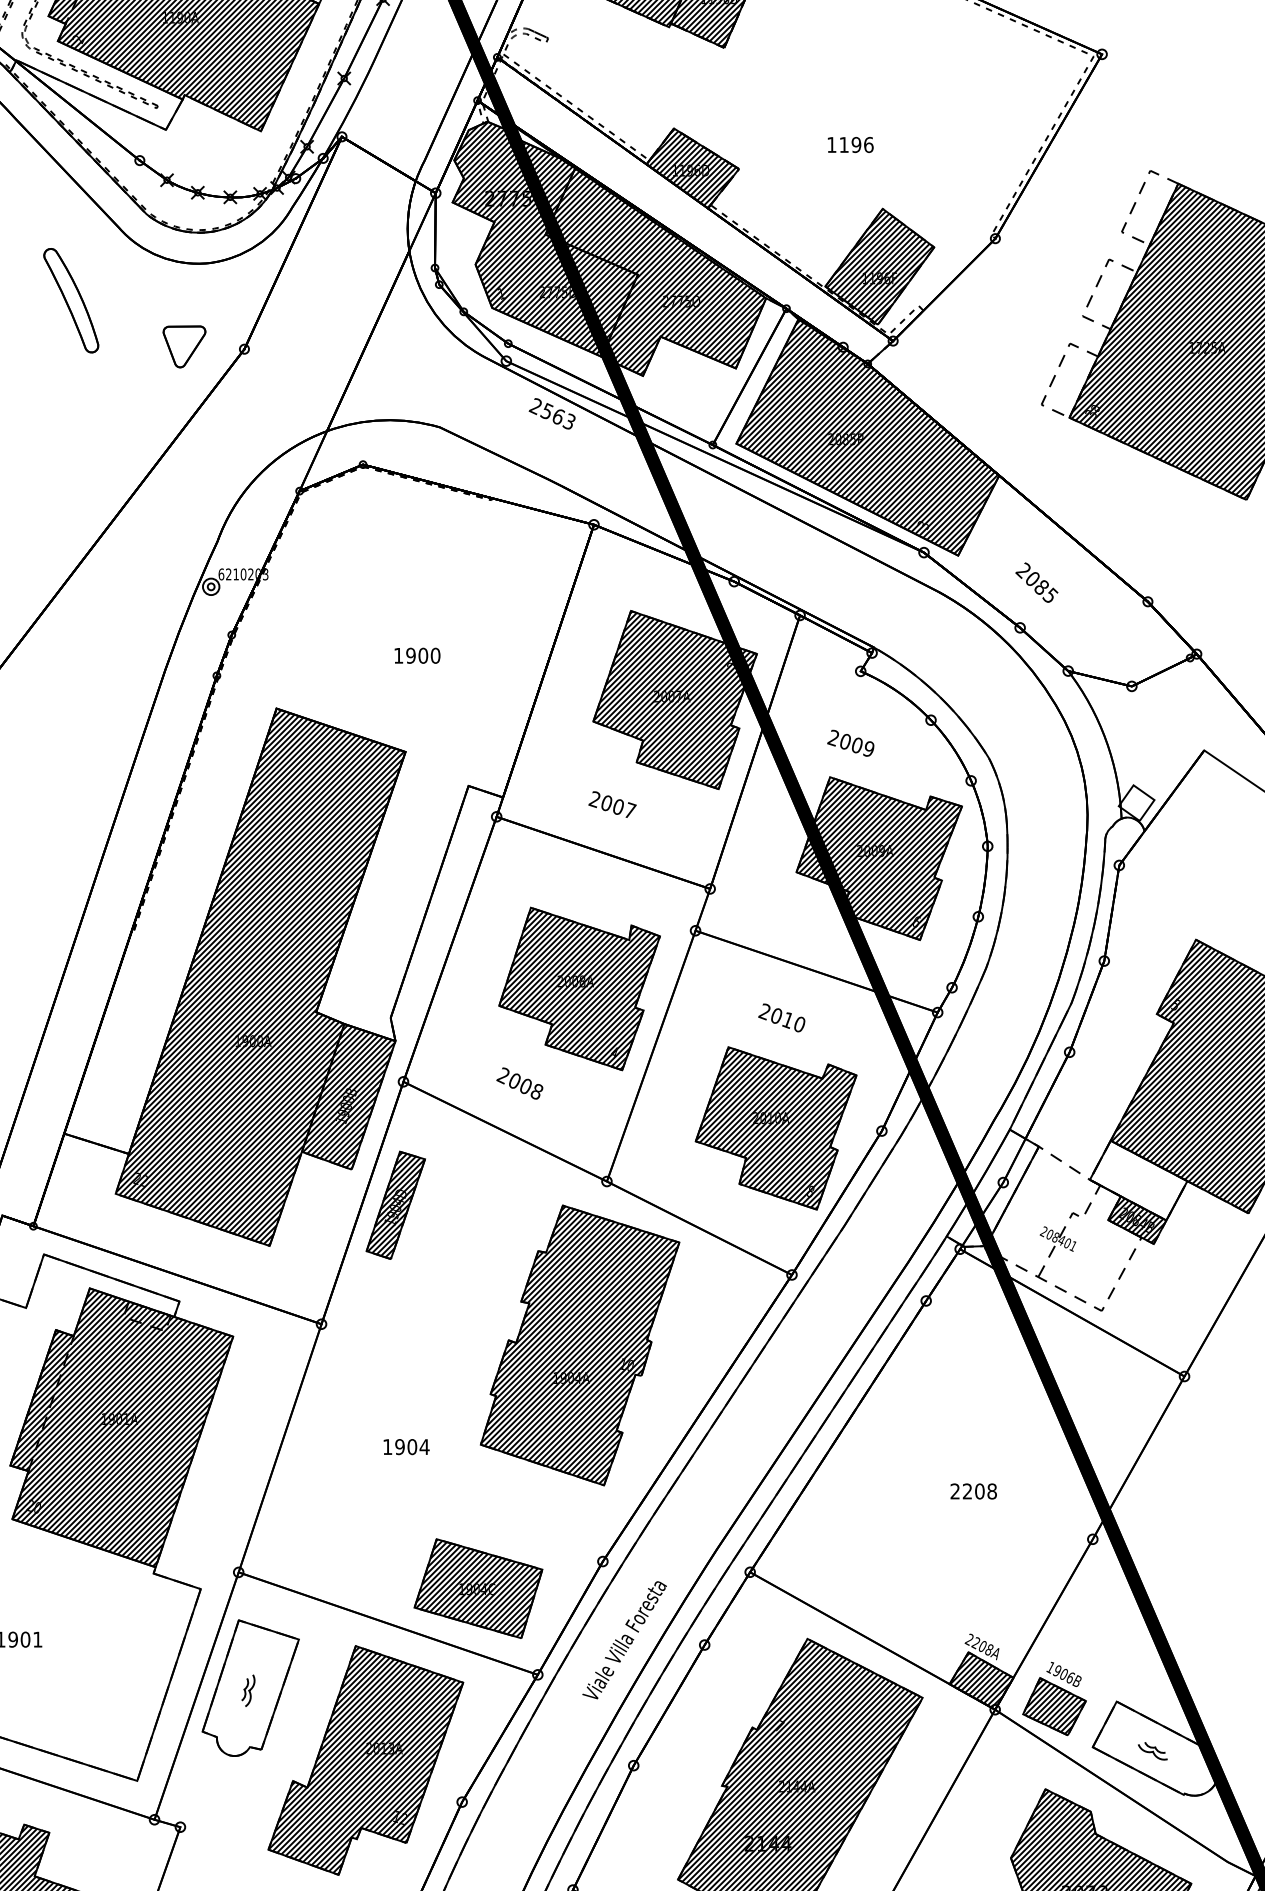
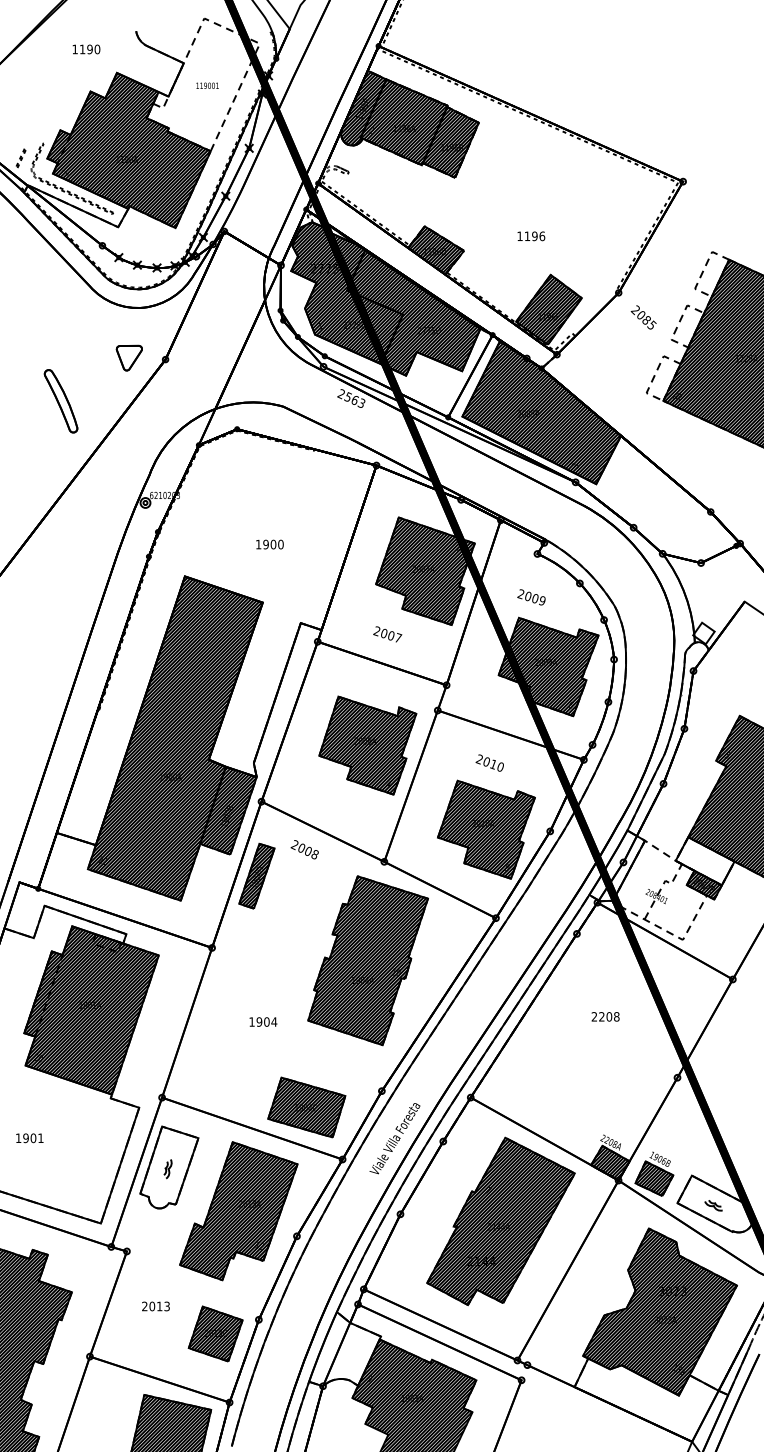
part: (70, 301) -> (60, 401), moved
text: (1036, 582) -> (643, 317), moved
text: (519, 1083) -> (304, 849), moved
text: (973, 1490) -> (605, 1016), moved

